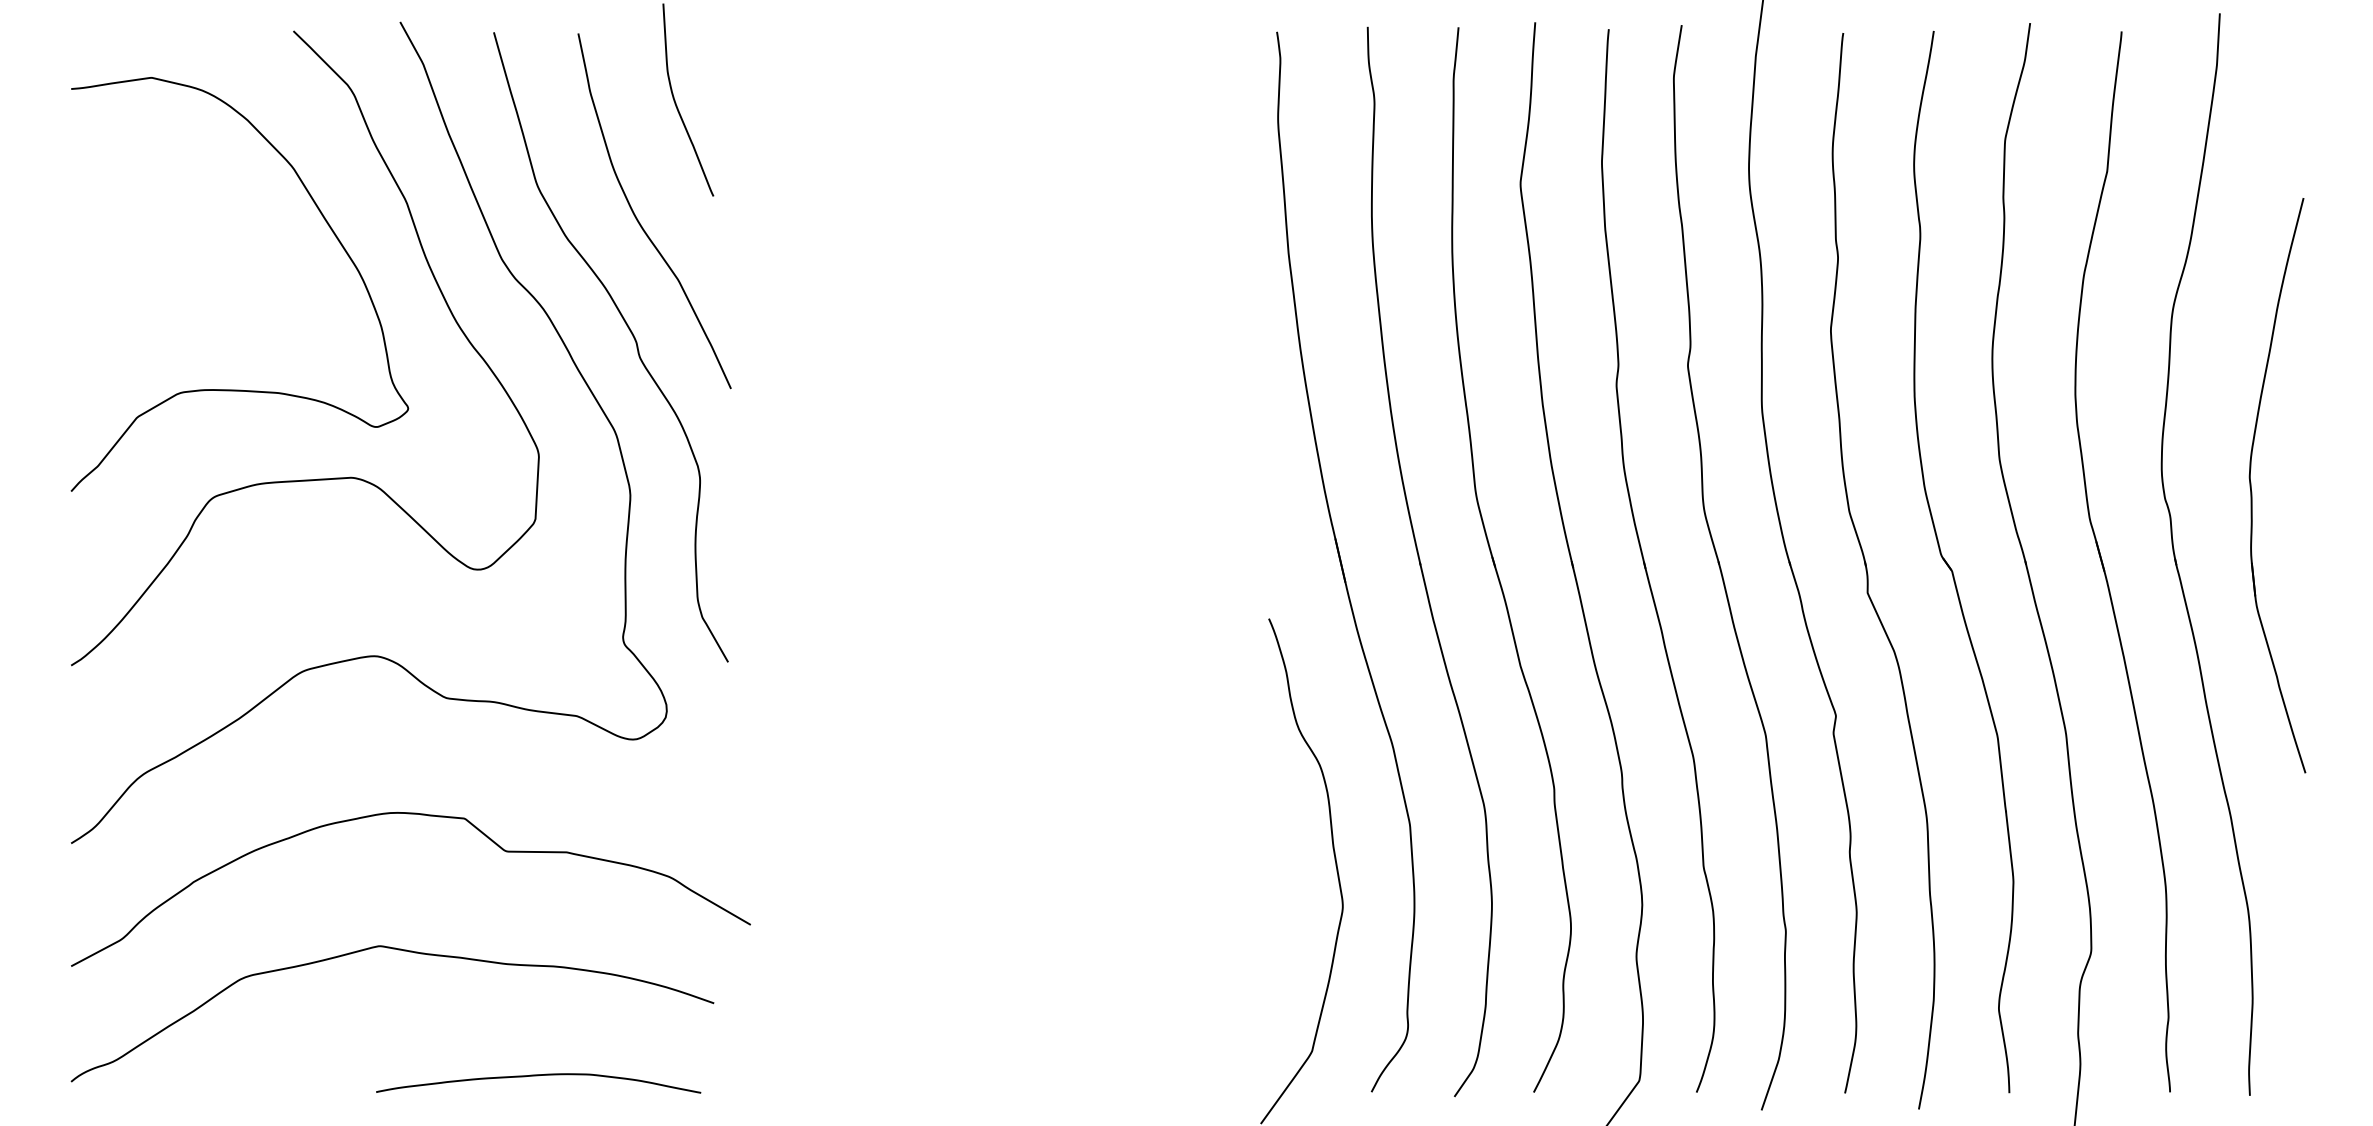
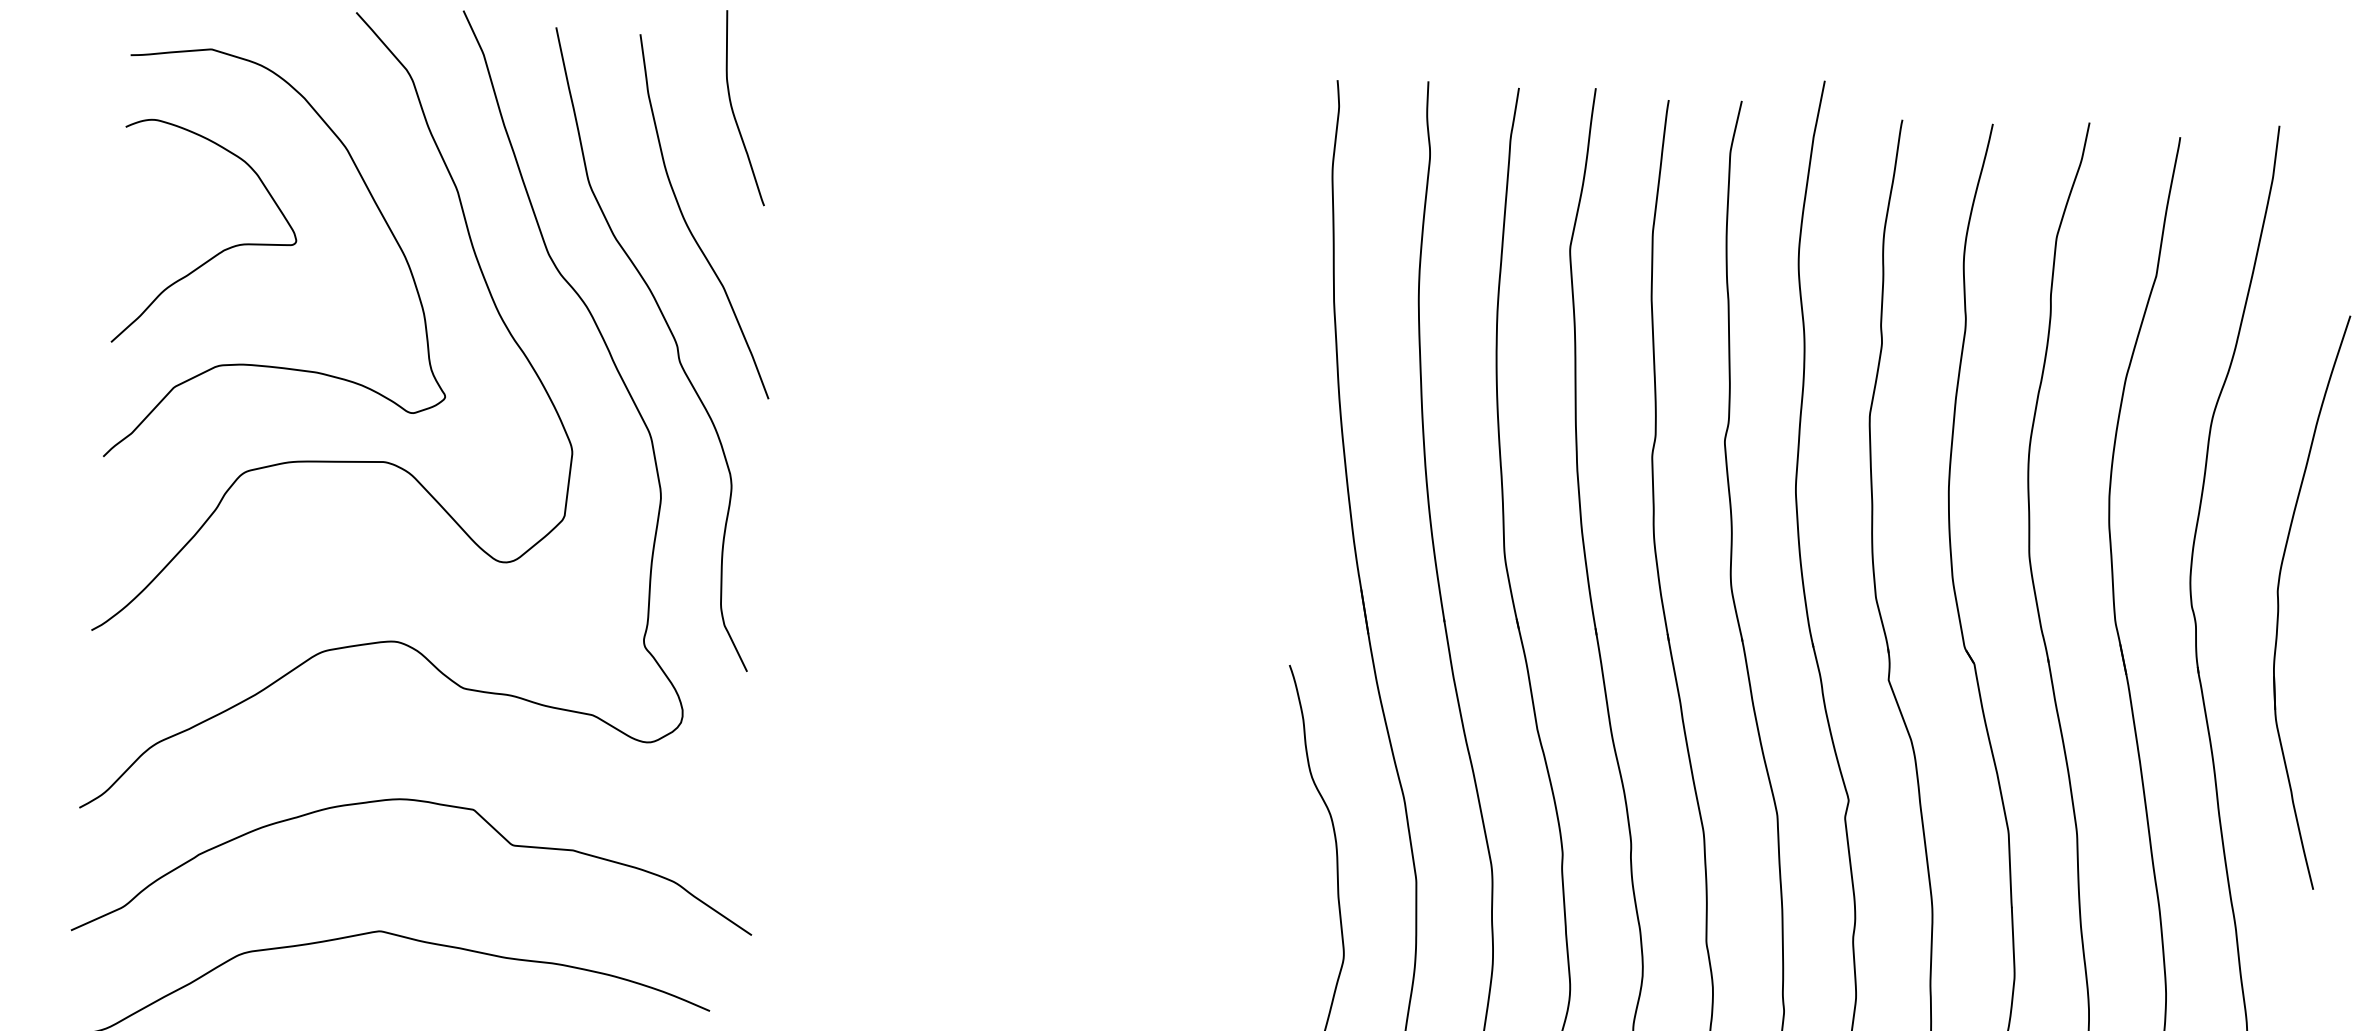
curve: (171, 280) -> (217, 253), added

